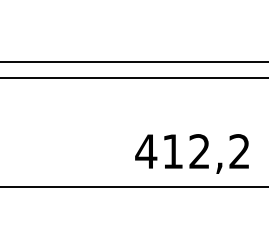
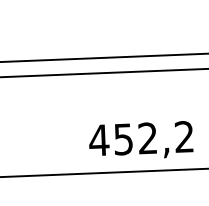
text: (172, 151) -> (123, 139), 412,2 -> 452,2

